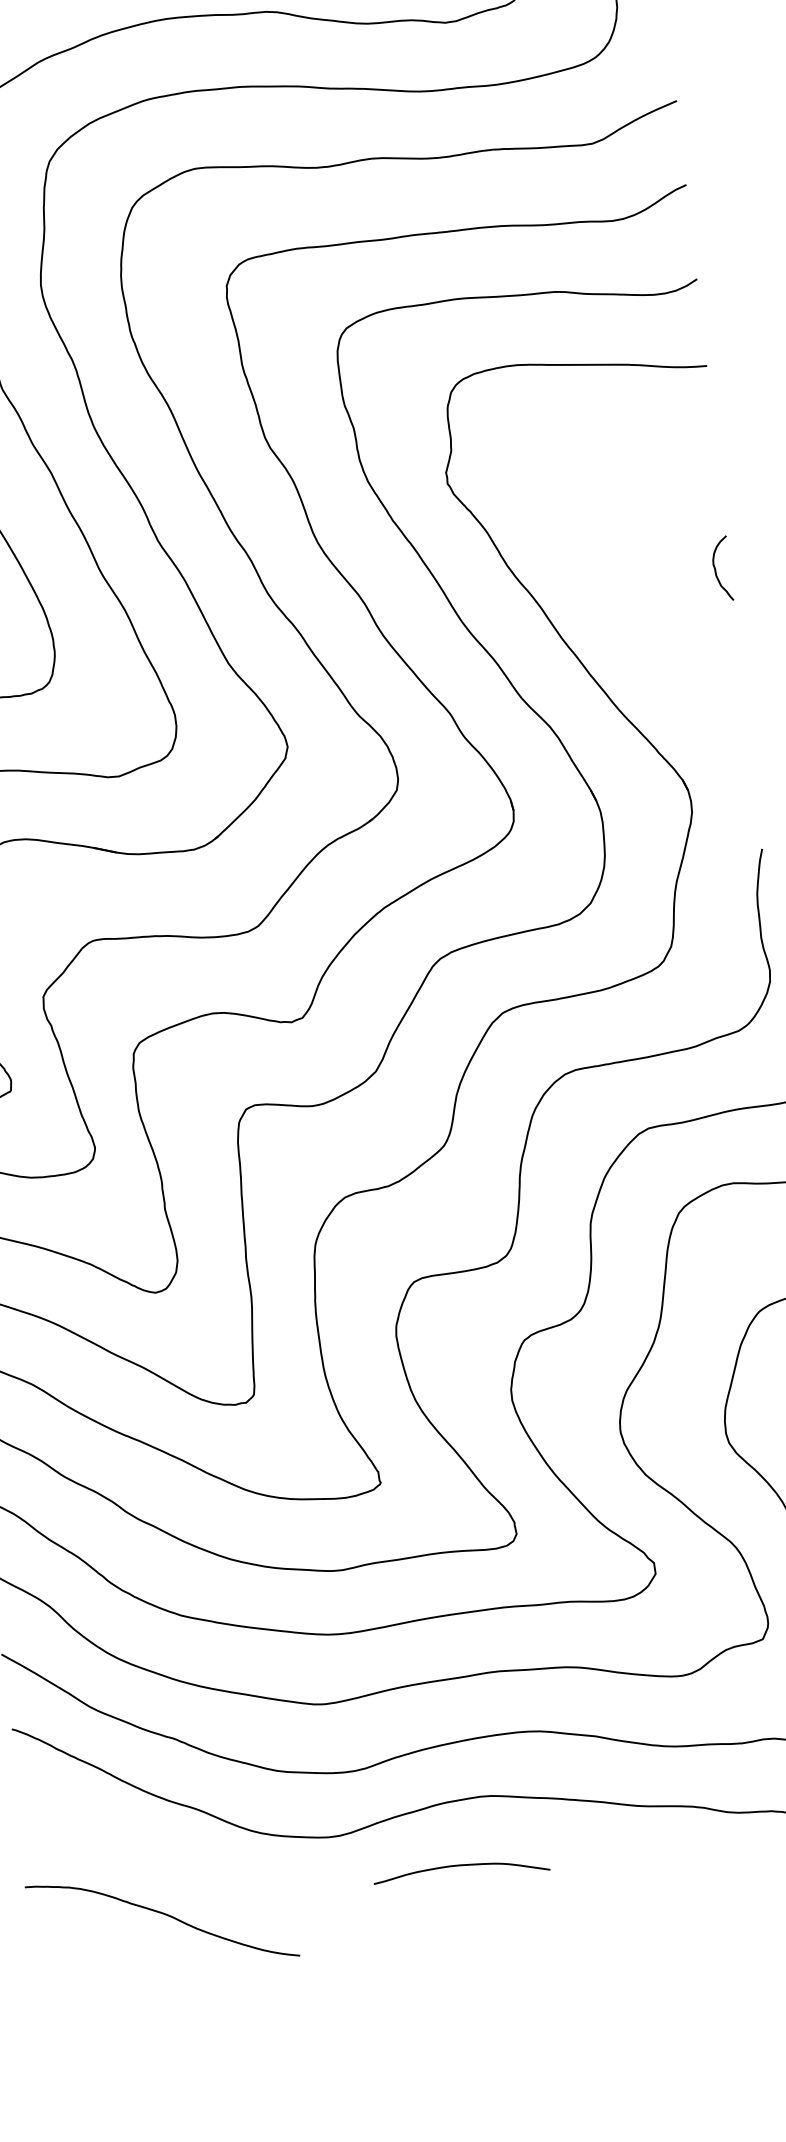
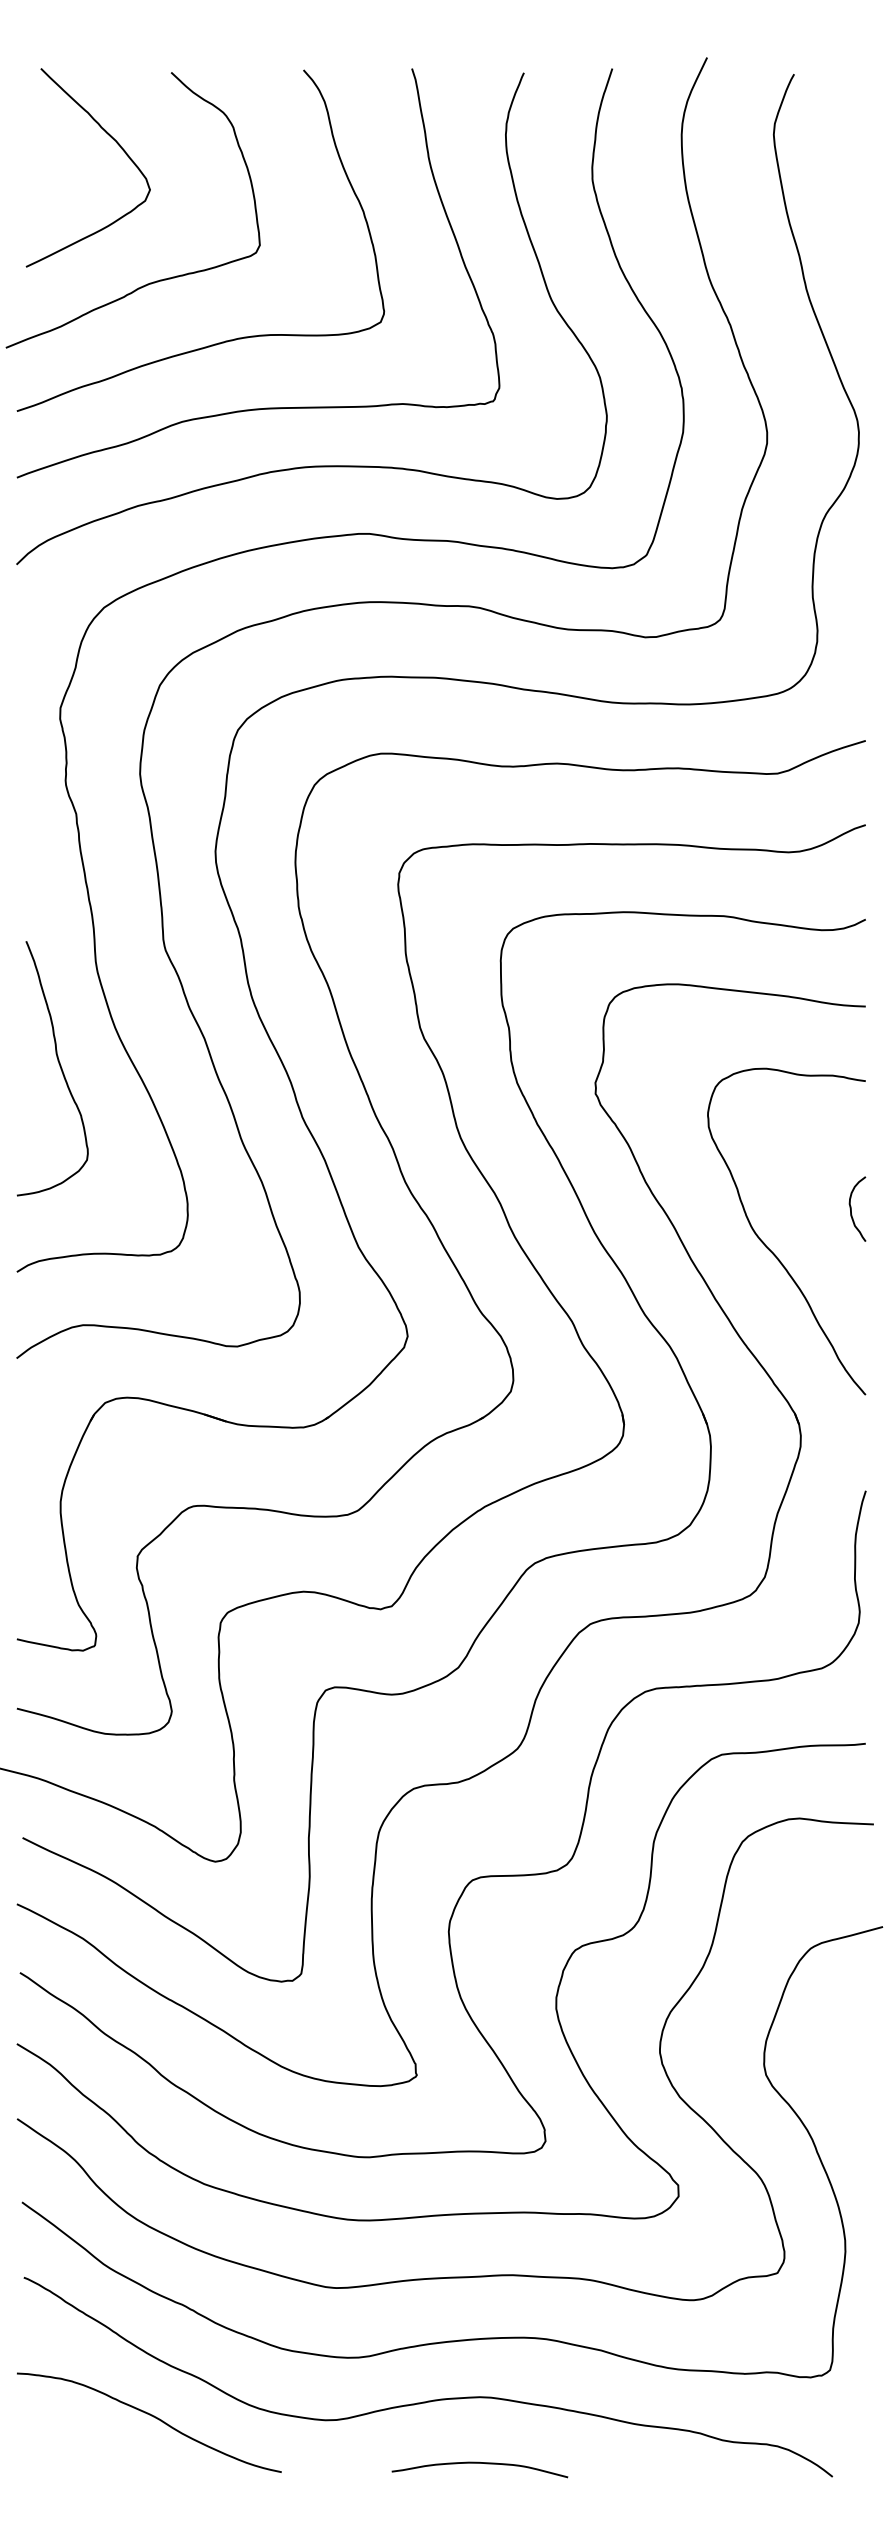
curve: (638, 618) -> (769, 1248), added
curve: (460, 1866) -> (479, 2463), moved
curve: (163, 1914) -> (151, 2416), moved

